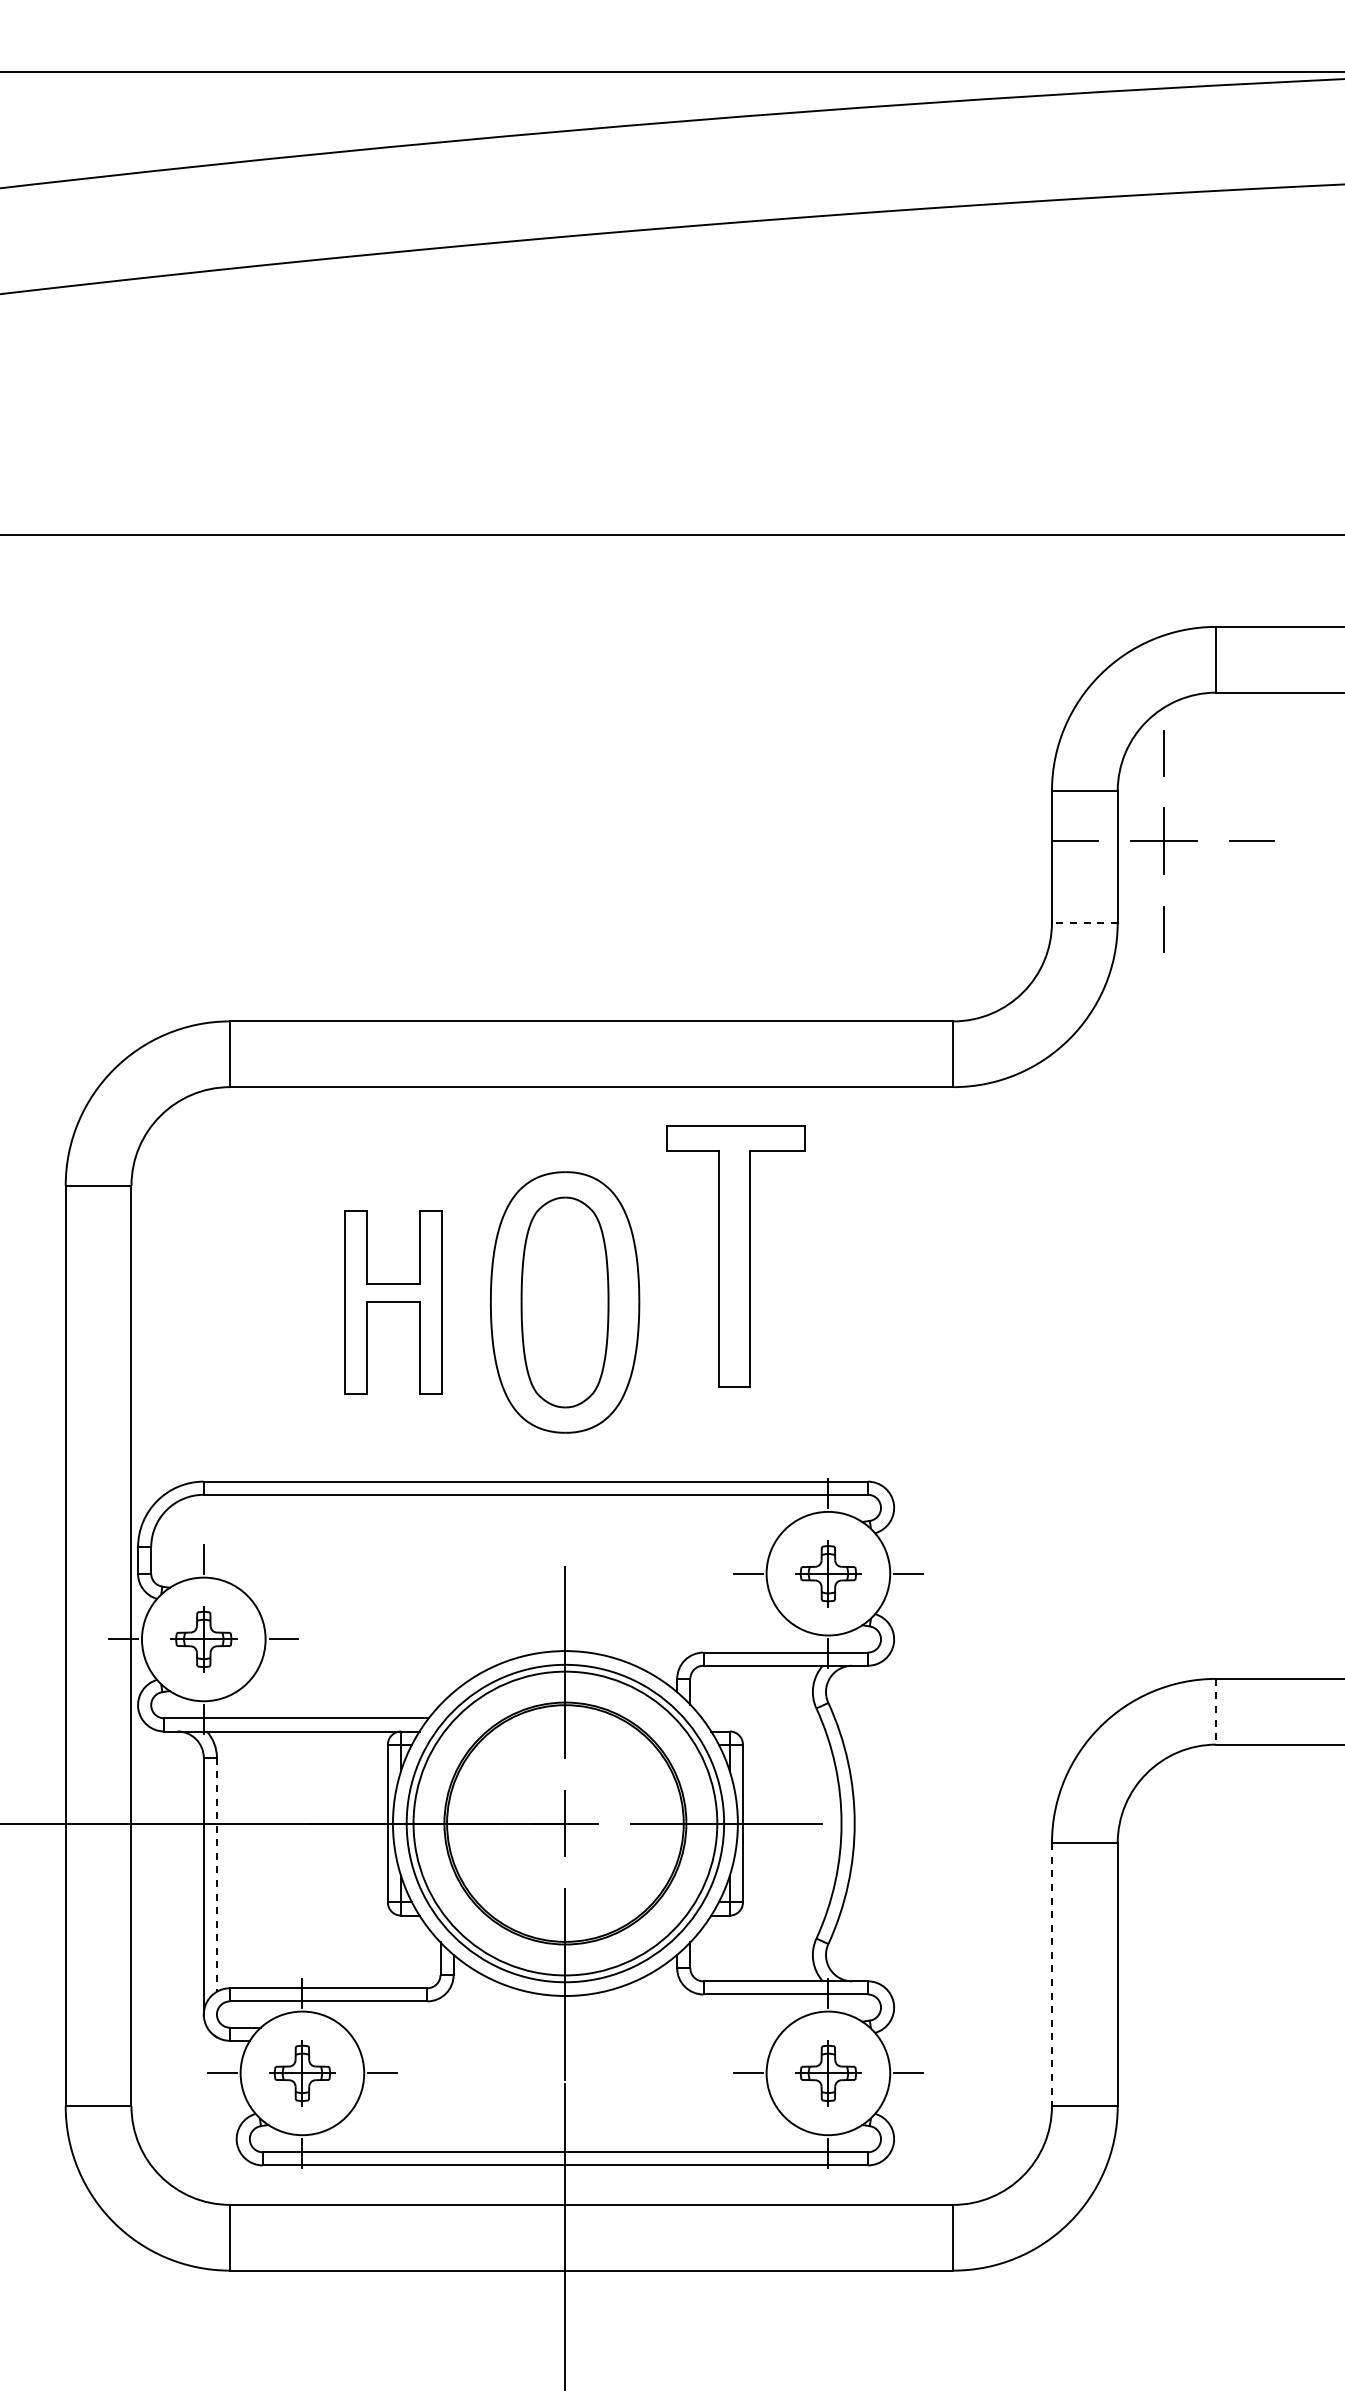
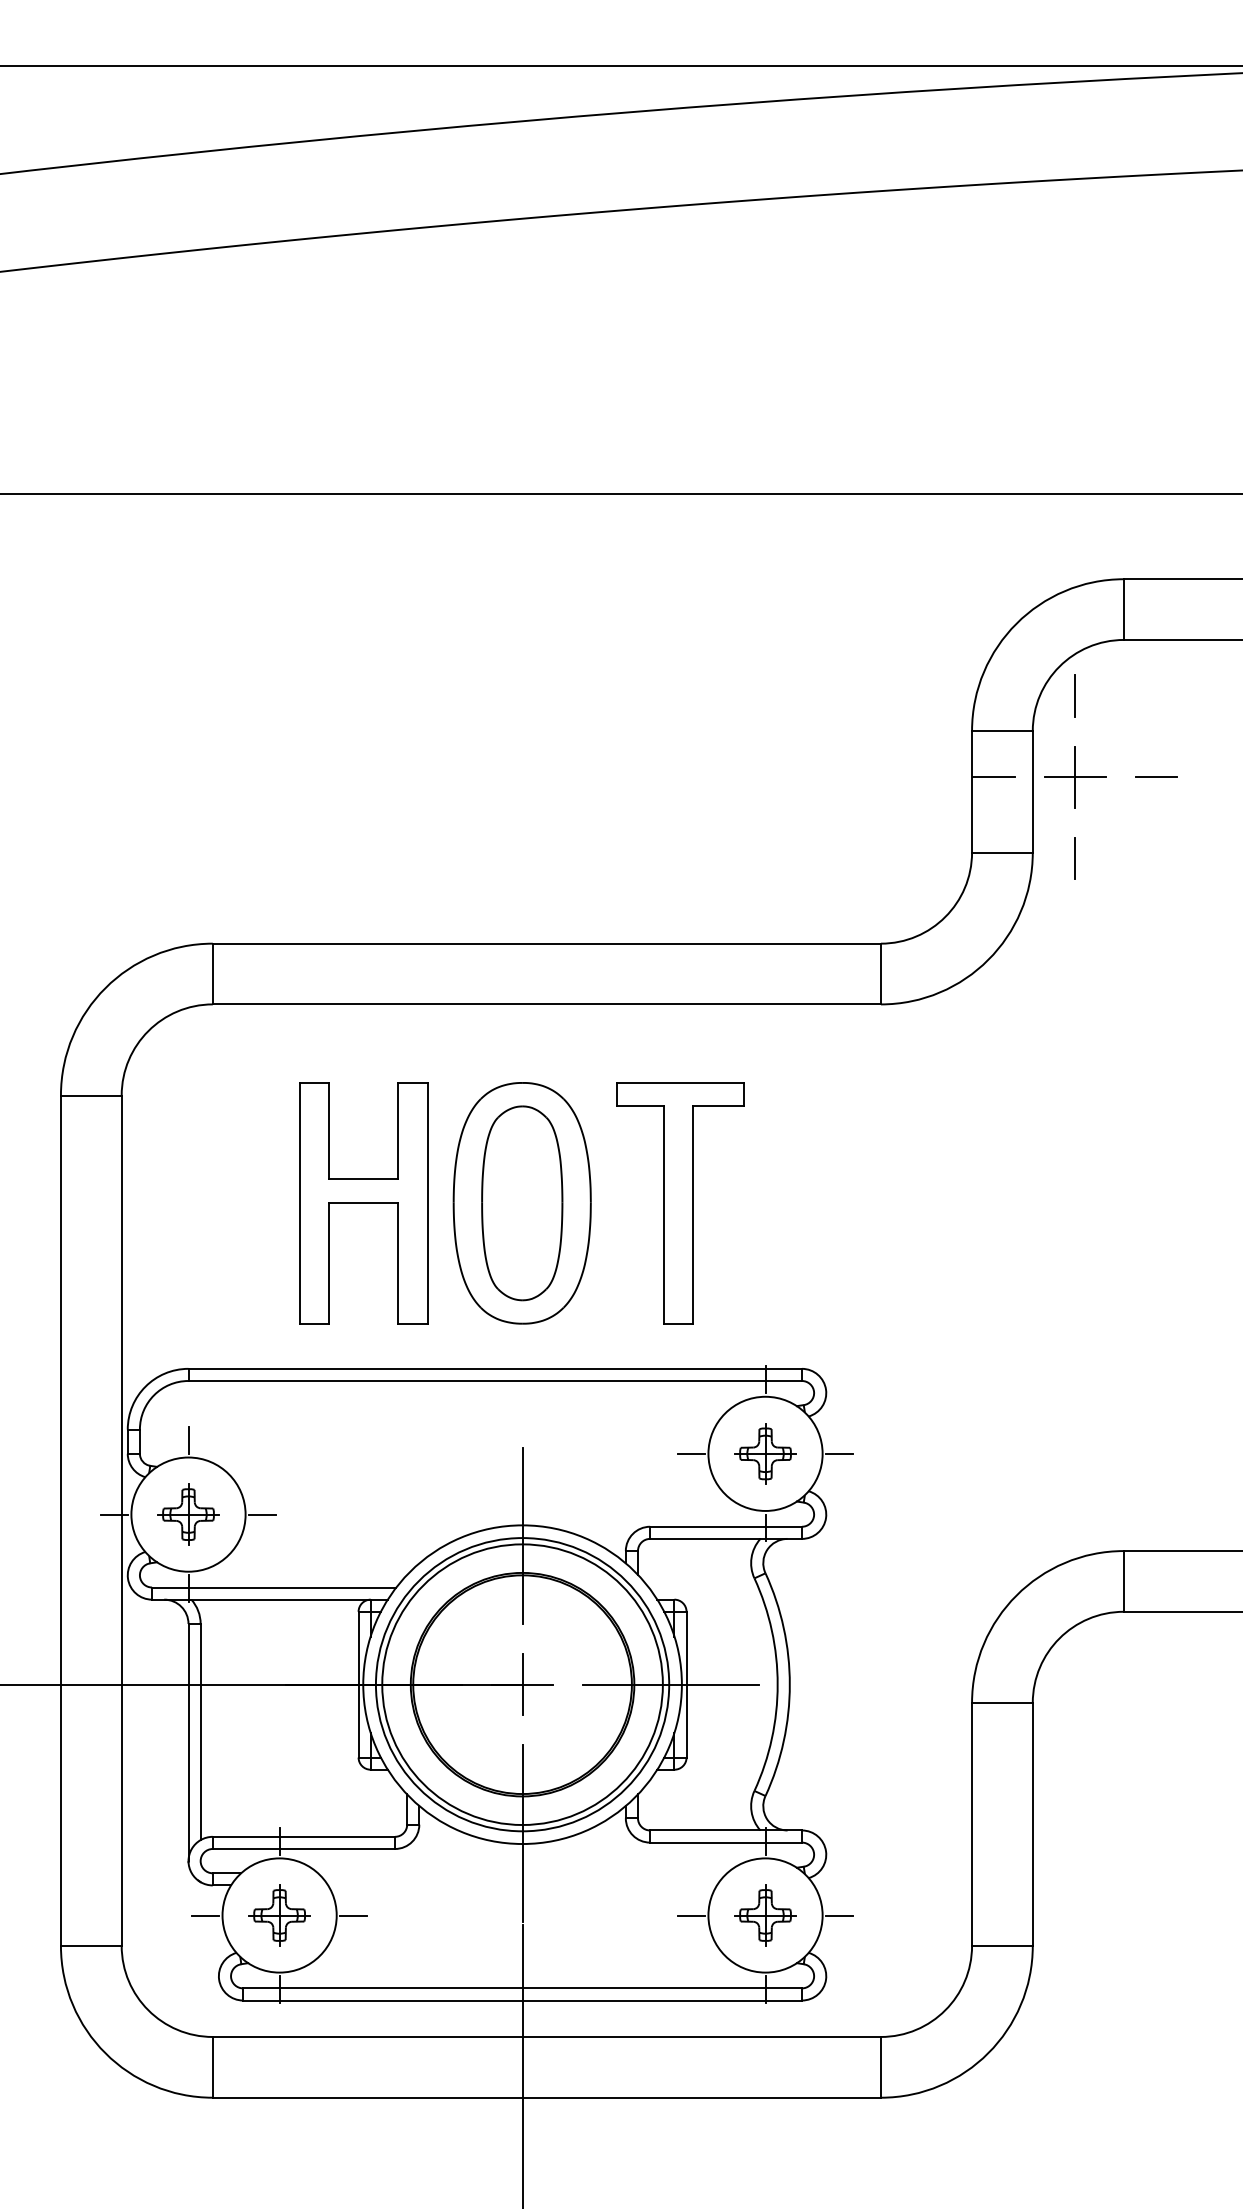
line: (1084, 922) -> (1002, 852), dashed -> solid
part: (735, 1256) -> (679, 1203), moved
part: (393, 1302) -> (363, 1203), size x1.43
line: (1216, 1711) -> (1124, 1581), dashed -> solid
line: (216, 1875) -> (200, 1732), dashed -> solid
line: (1051, 1975) -> (971, 1825), dashed -> solid

